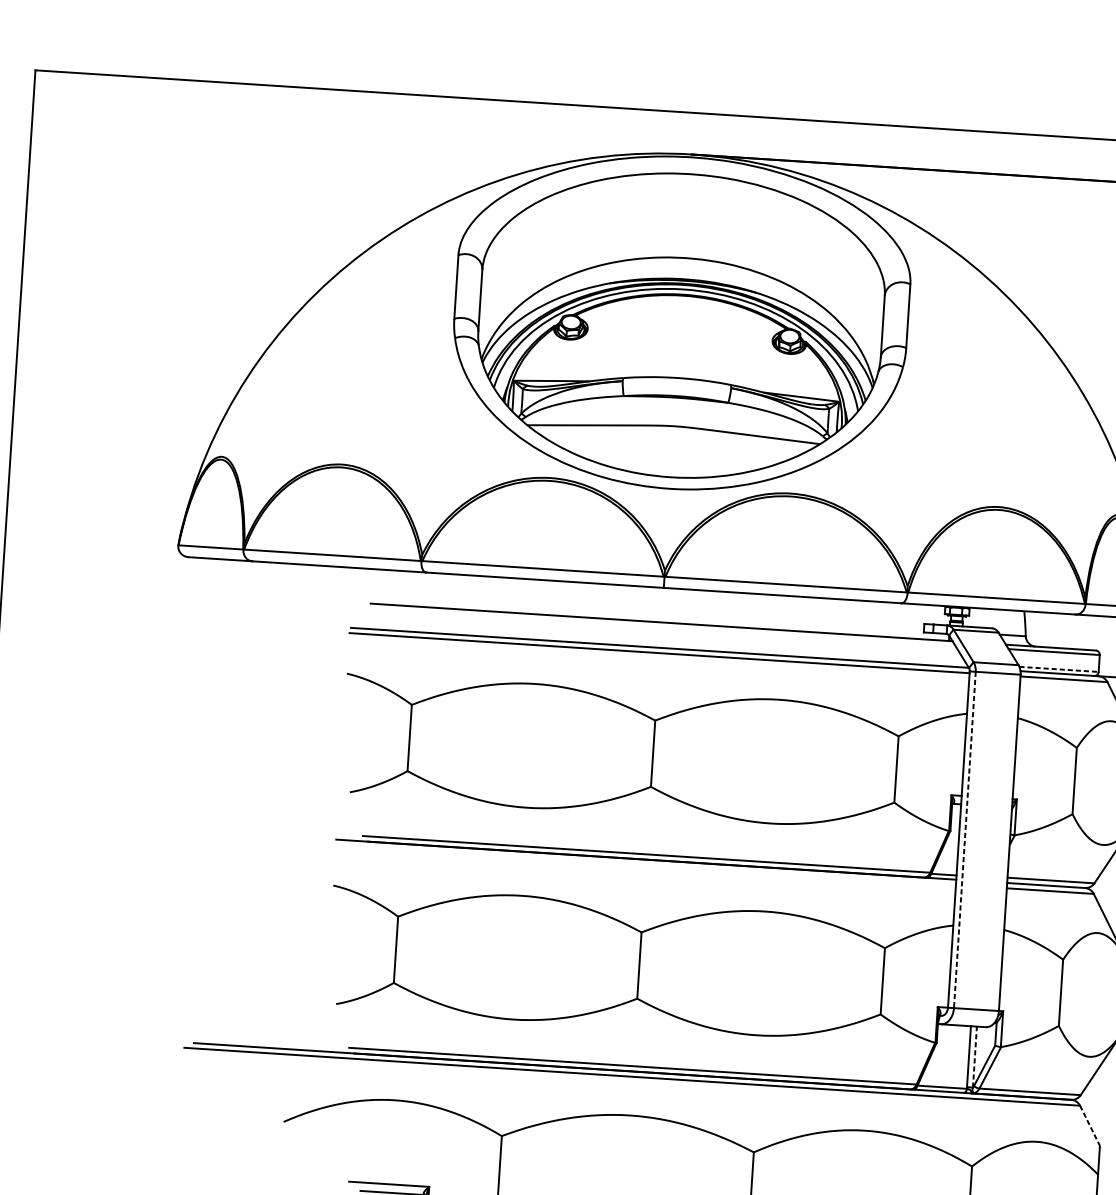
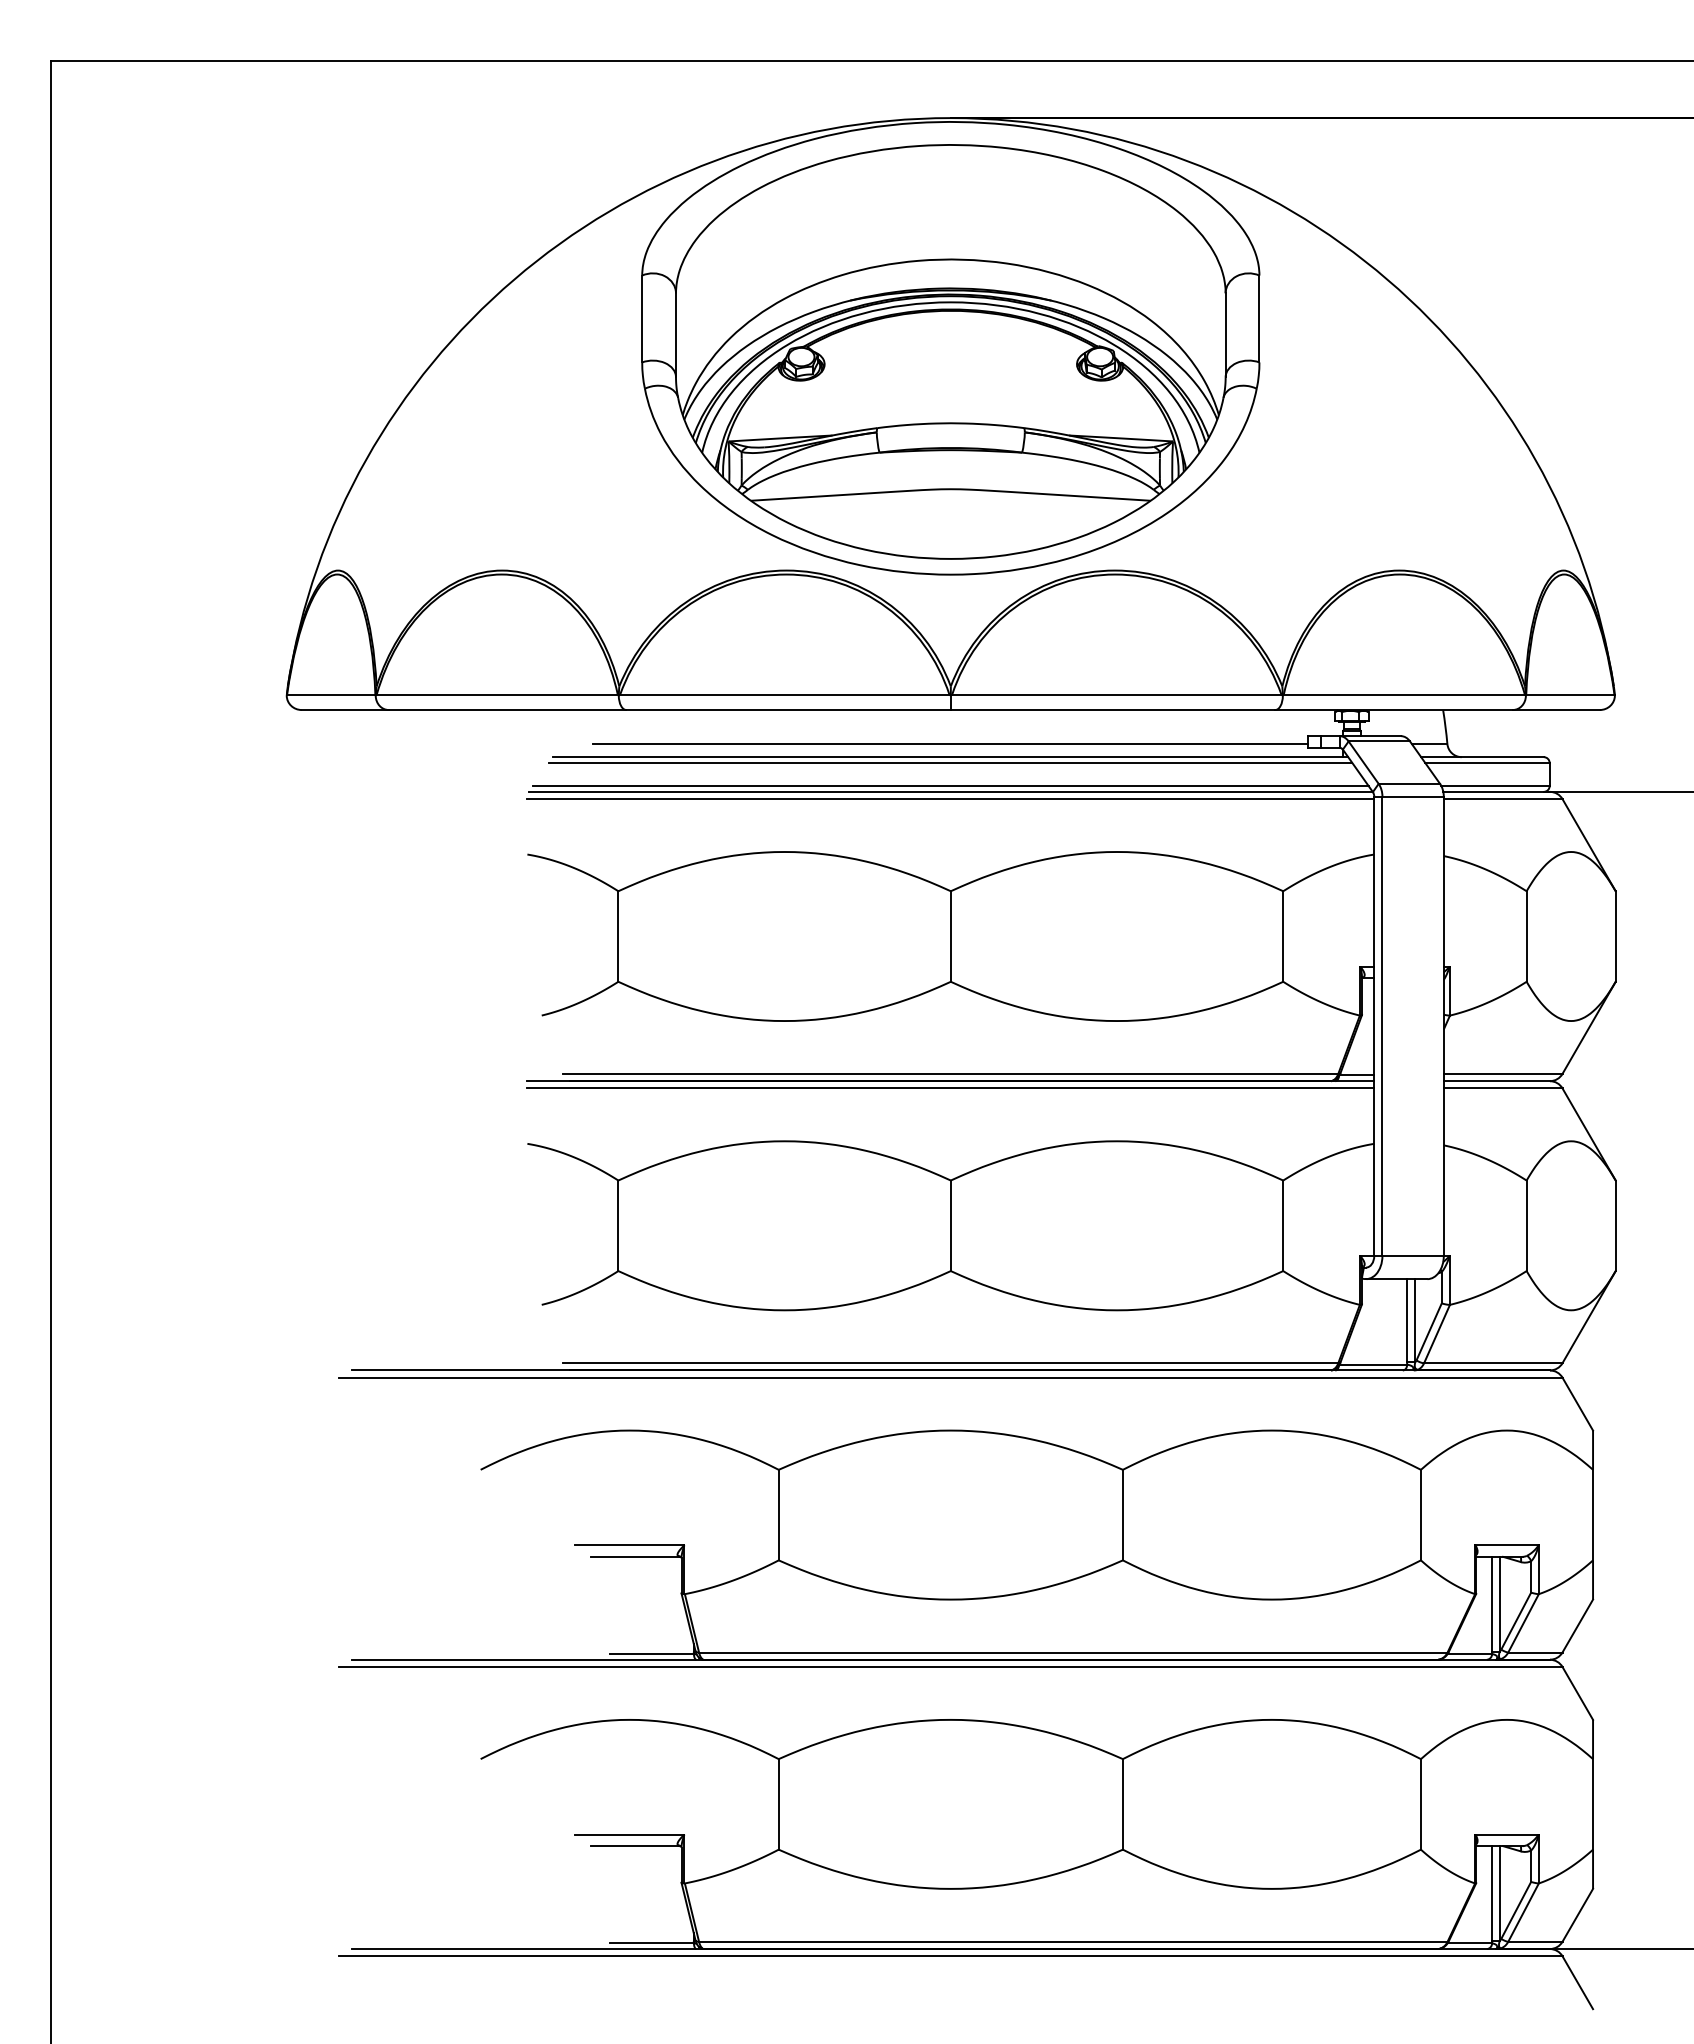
line: (661, 613) -> (950, 744), added
line: (661, 626) -> (950, 762), added
line: (659, 643) -> (950, 786), added
line: (1059, 669) -> (1496, 786), dashed -> solid
line: (964, 840) -> (1382, 1026), dashed -> solid
line: (645, 865) -> (950, 1088), added
line: (975, 1056) -> (1415, 1320), dashed -> solid
line: (1089, 1126) -> (1577, 1404), dashed -> solid

